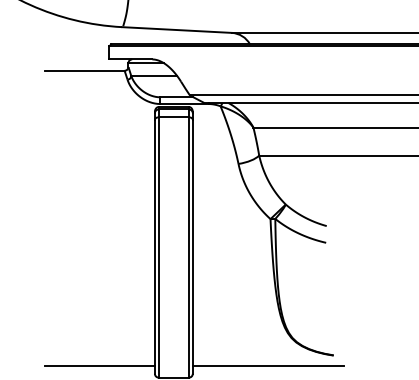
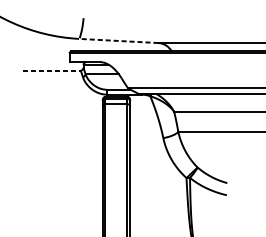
line: (176, 30) -> (118, 41), solid -> dashed
line: (84, 70) -> (51, 70), solid -> dashed

